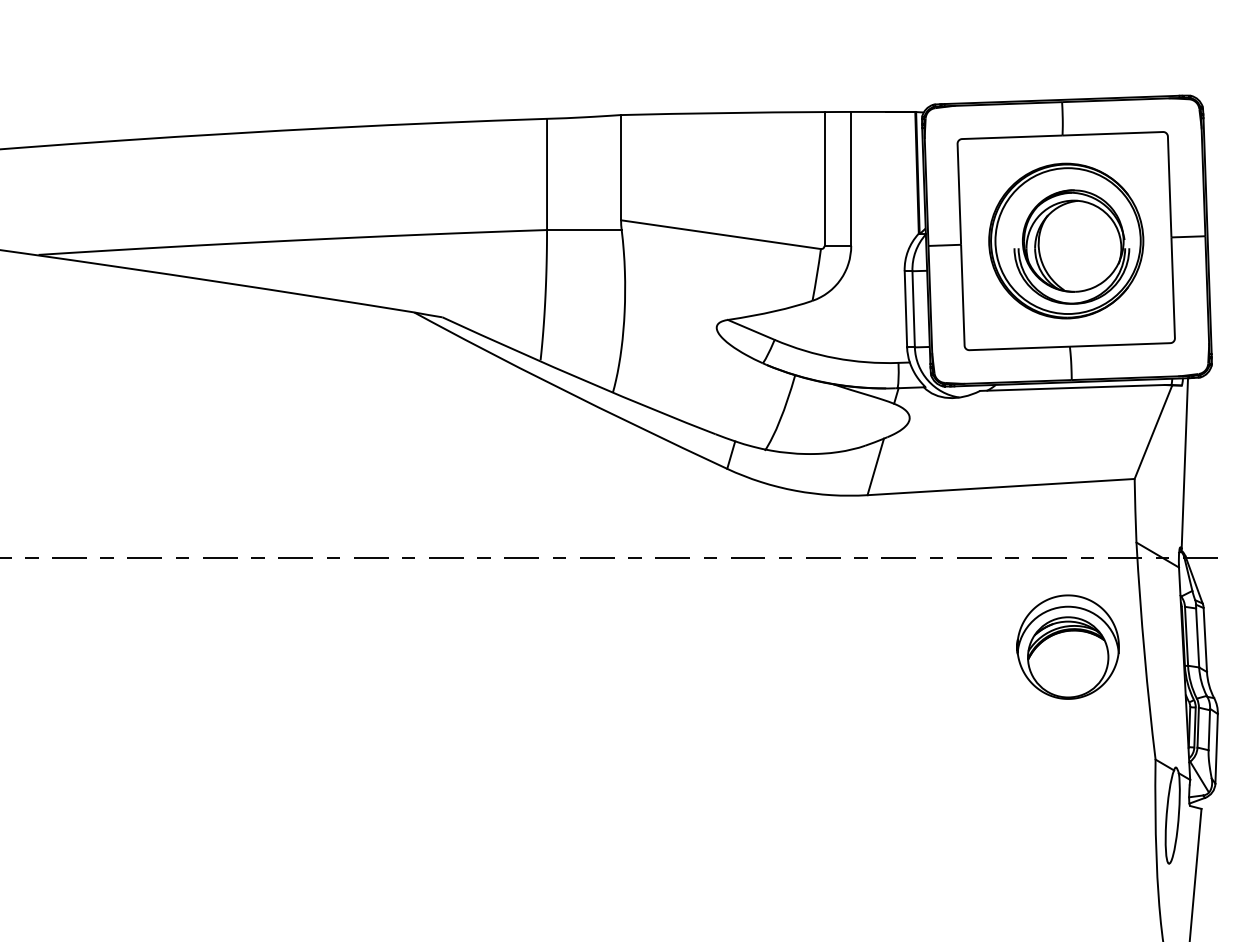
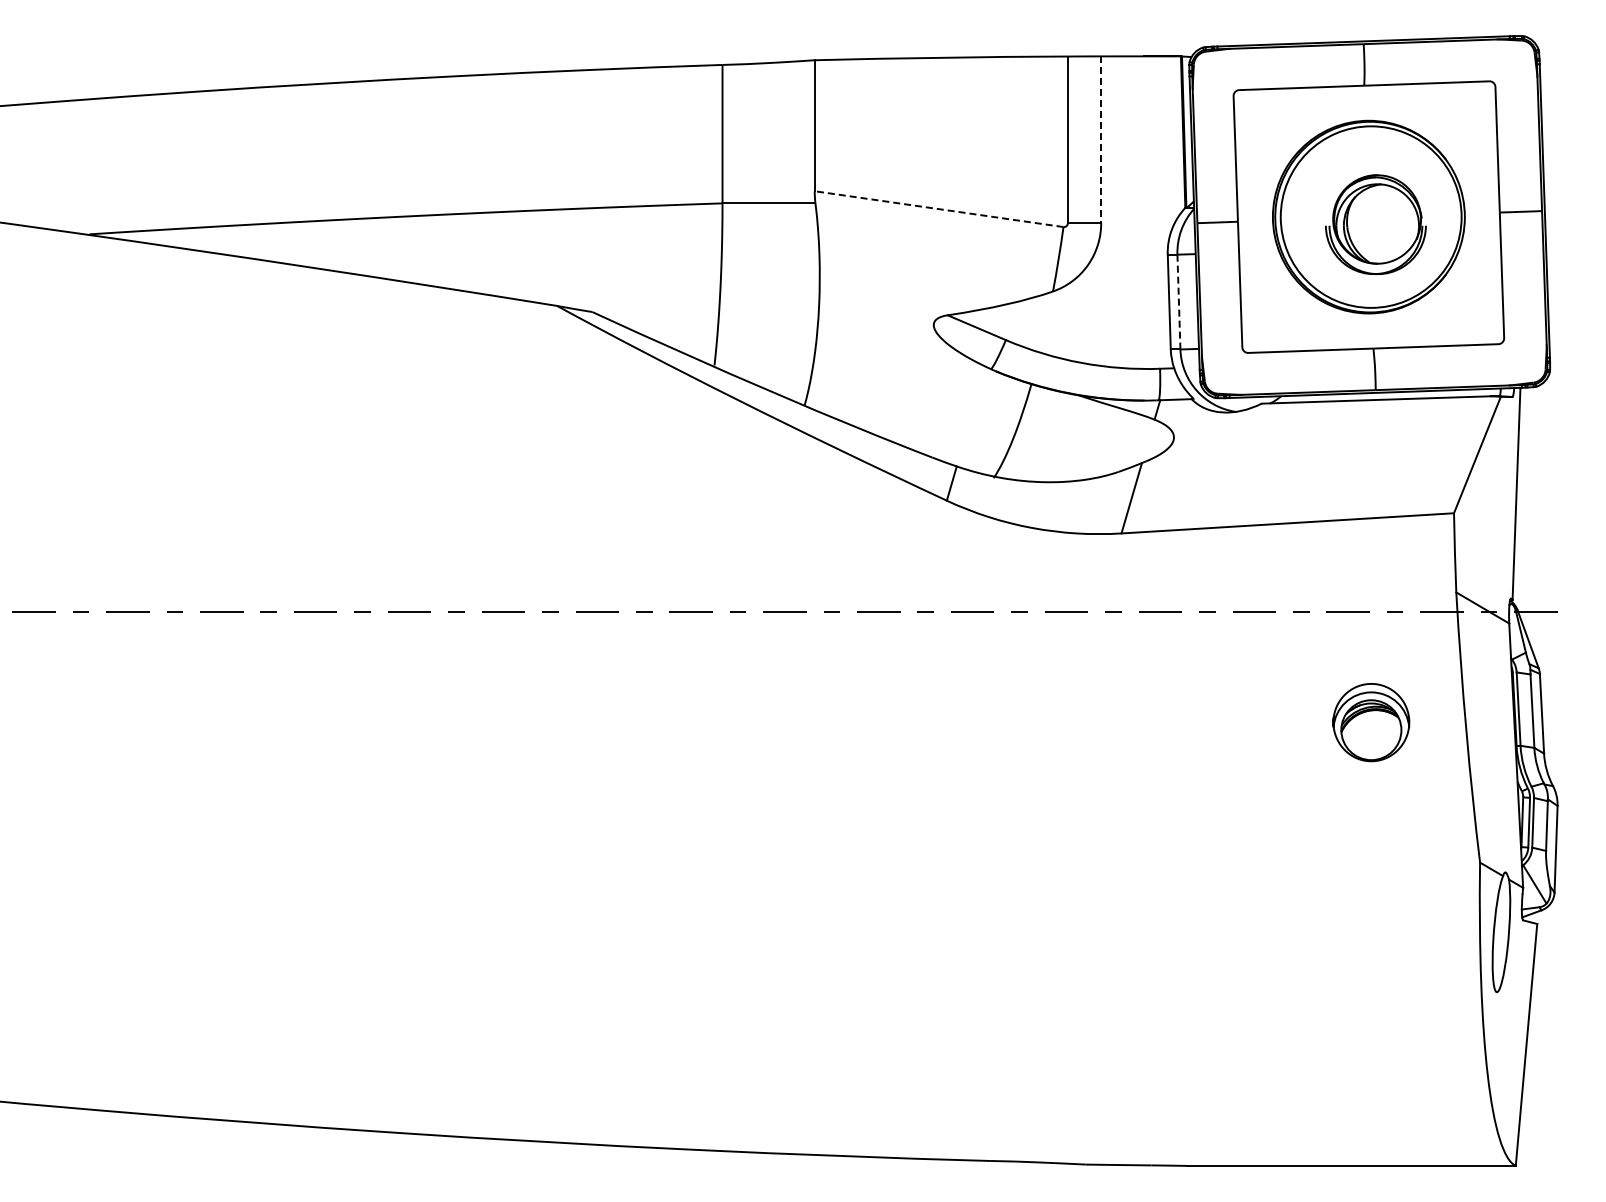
line: (851, 179) -> (1101, 140), solid -> dashed
line: (721, 234) -> (939, 209), solid -> dashed
part: (1071, 247) -> (1375, 224), size x0.7
line: (913, 309) -> (1178, 302), solid -> dashed
part: (1068, 647) -> (1371, 722), size x0.6

